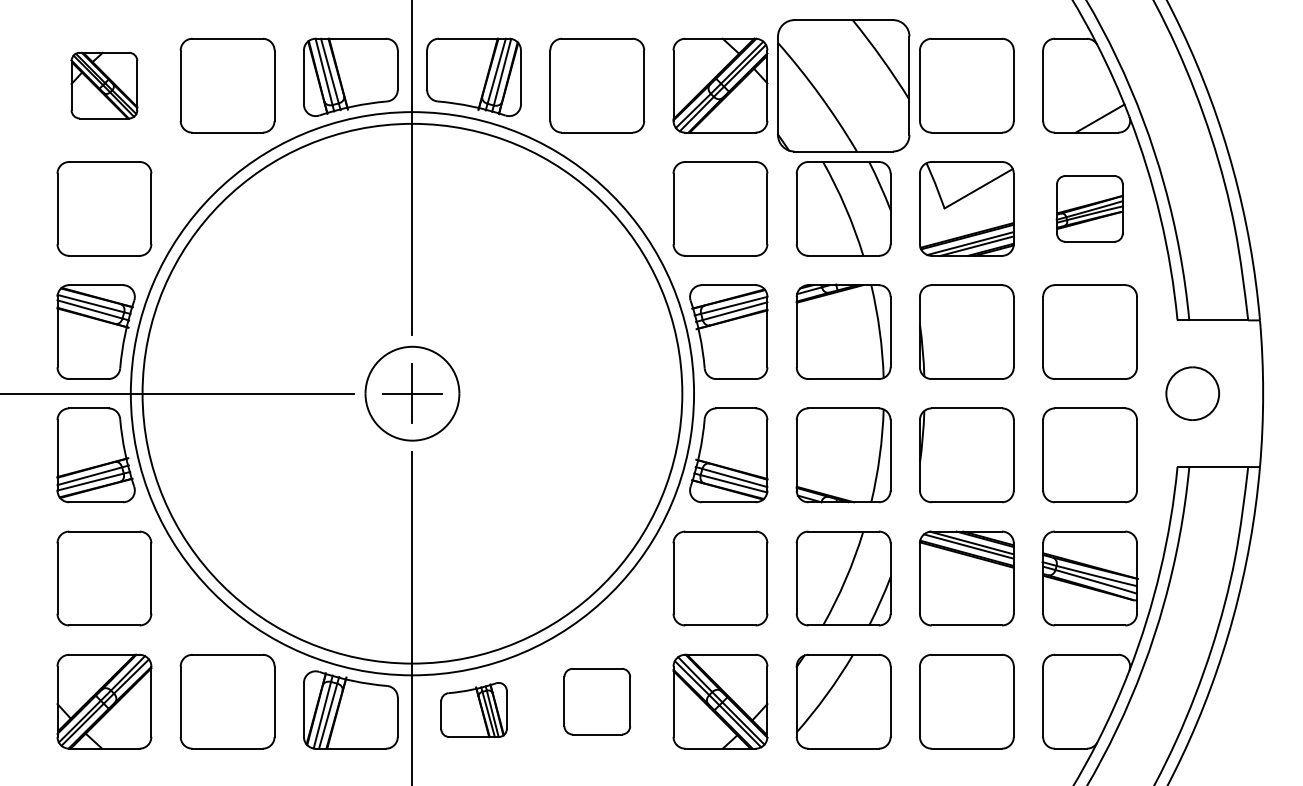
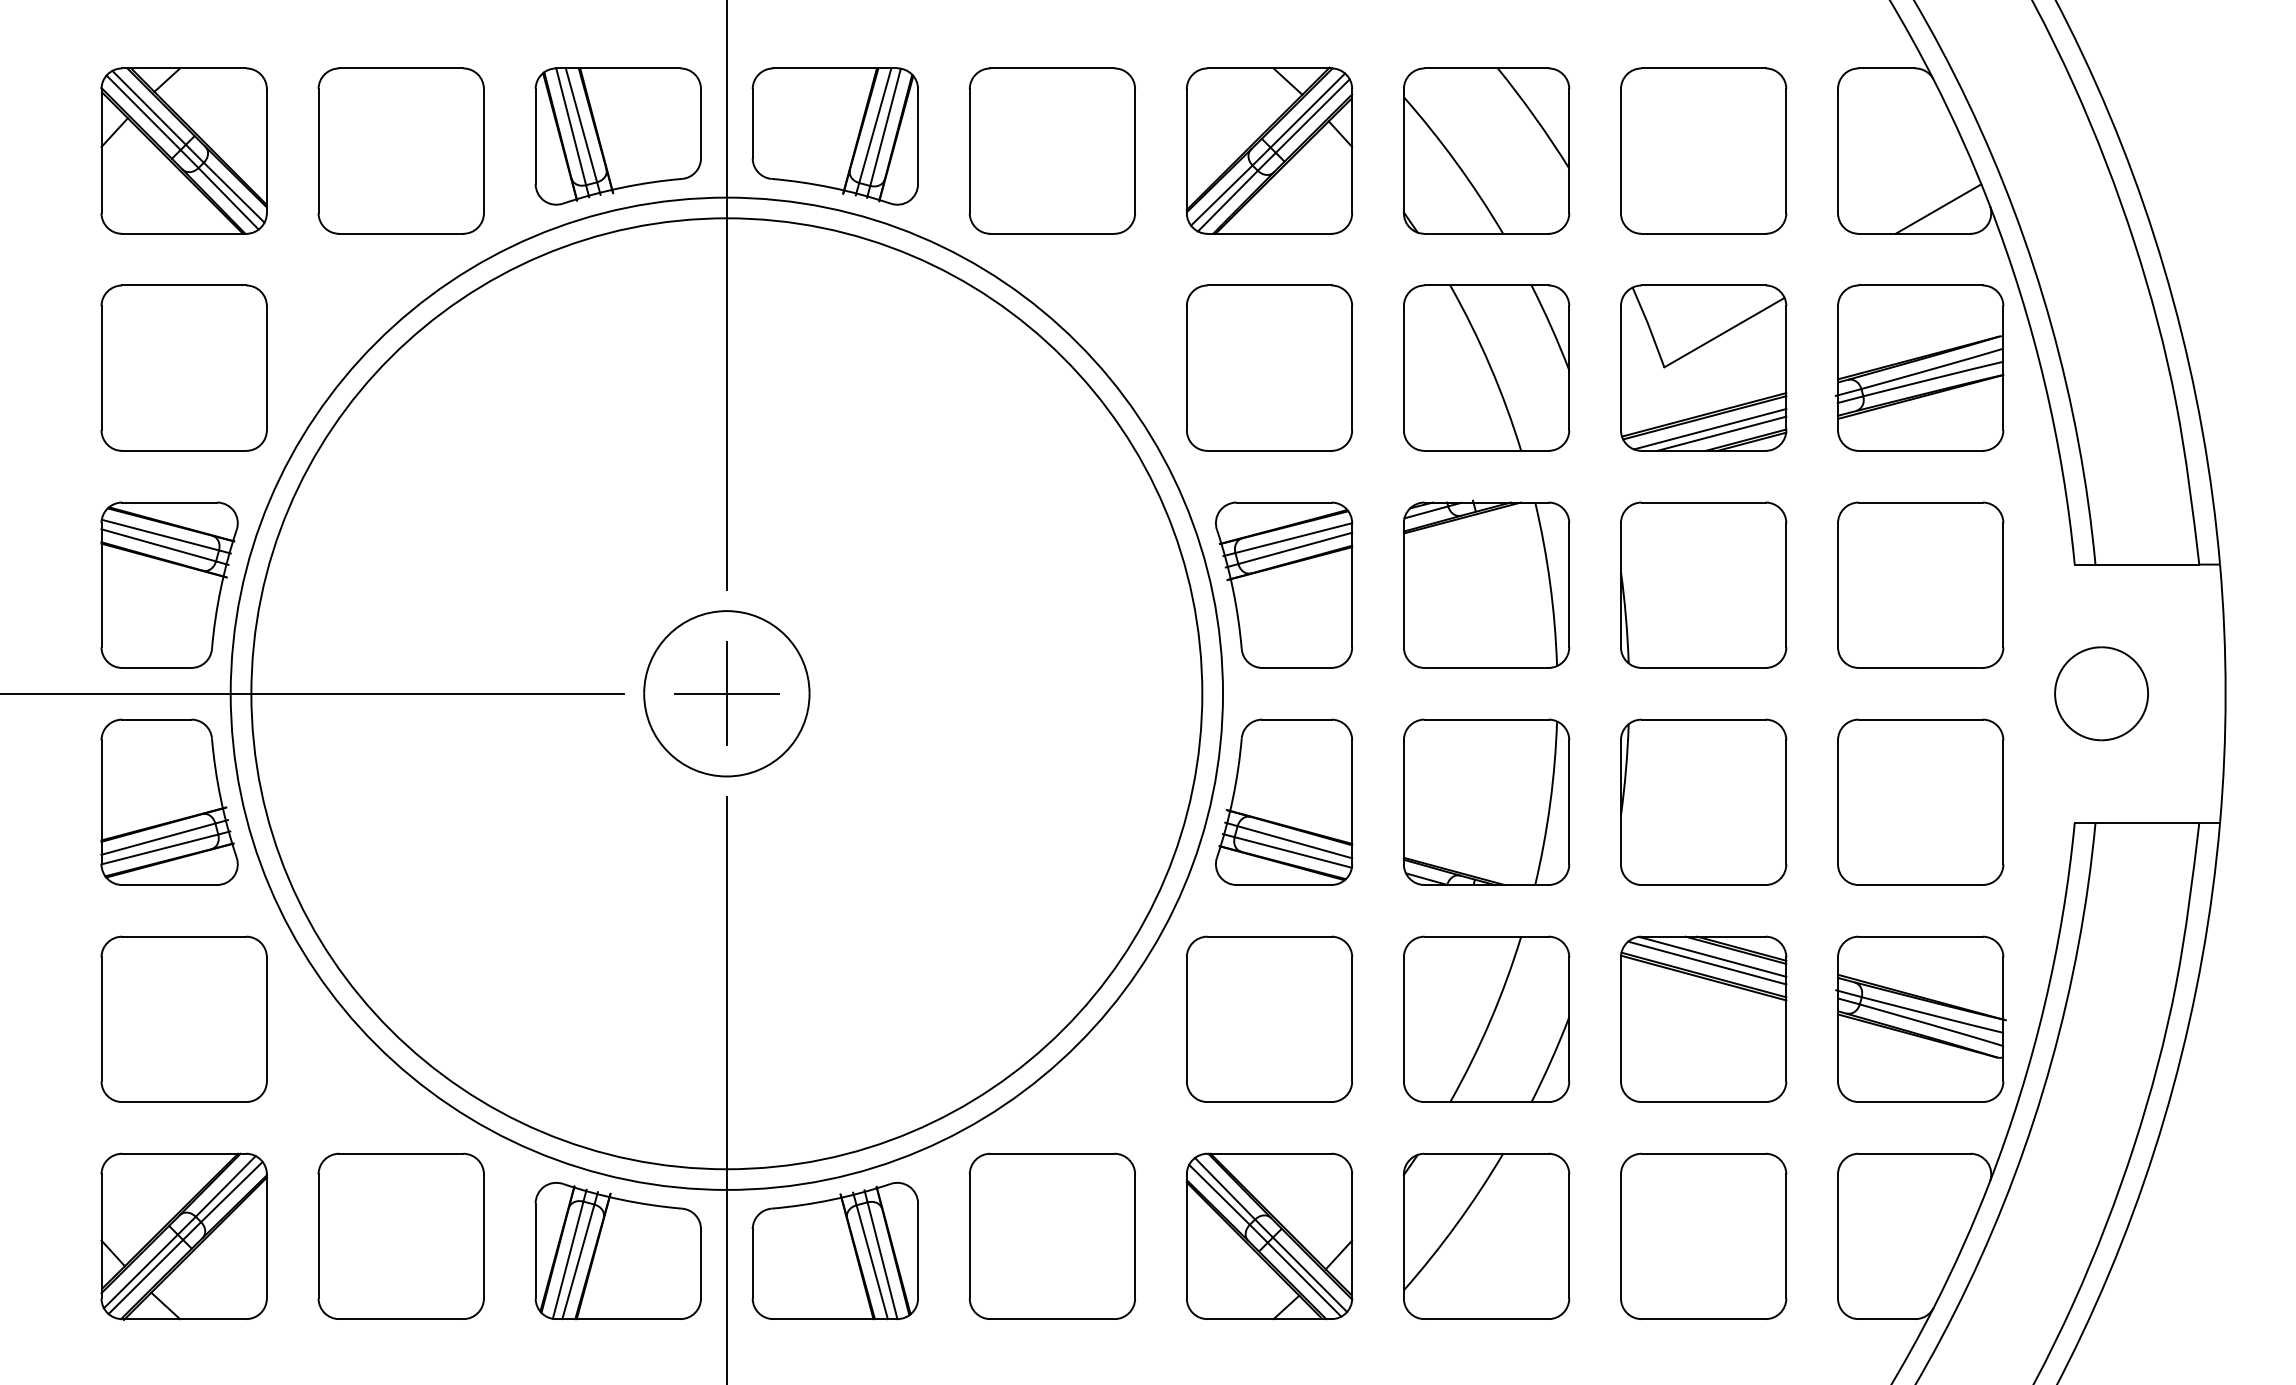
part: (104, 85) -> (184, 150), size x1.43
part: (843, 85) -> (1486, 150), size x0.71
part: (1089, 208) -> (1919, 367), size x1.43
part: (597, 701) -> (1052, 1236), size x1.43
part: (473, 709) -> (834, 1250), size x1.43

